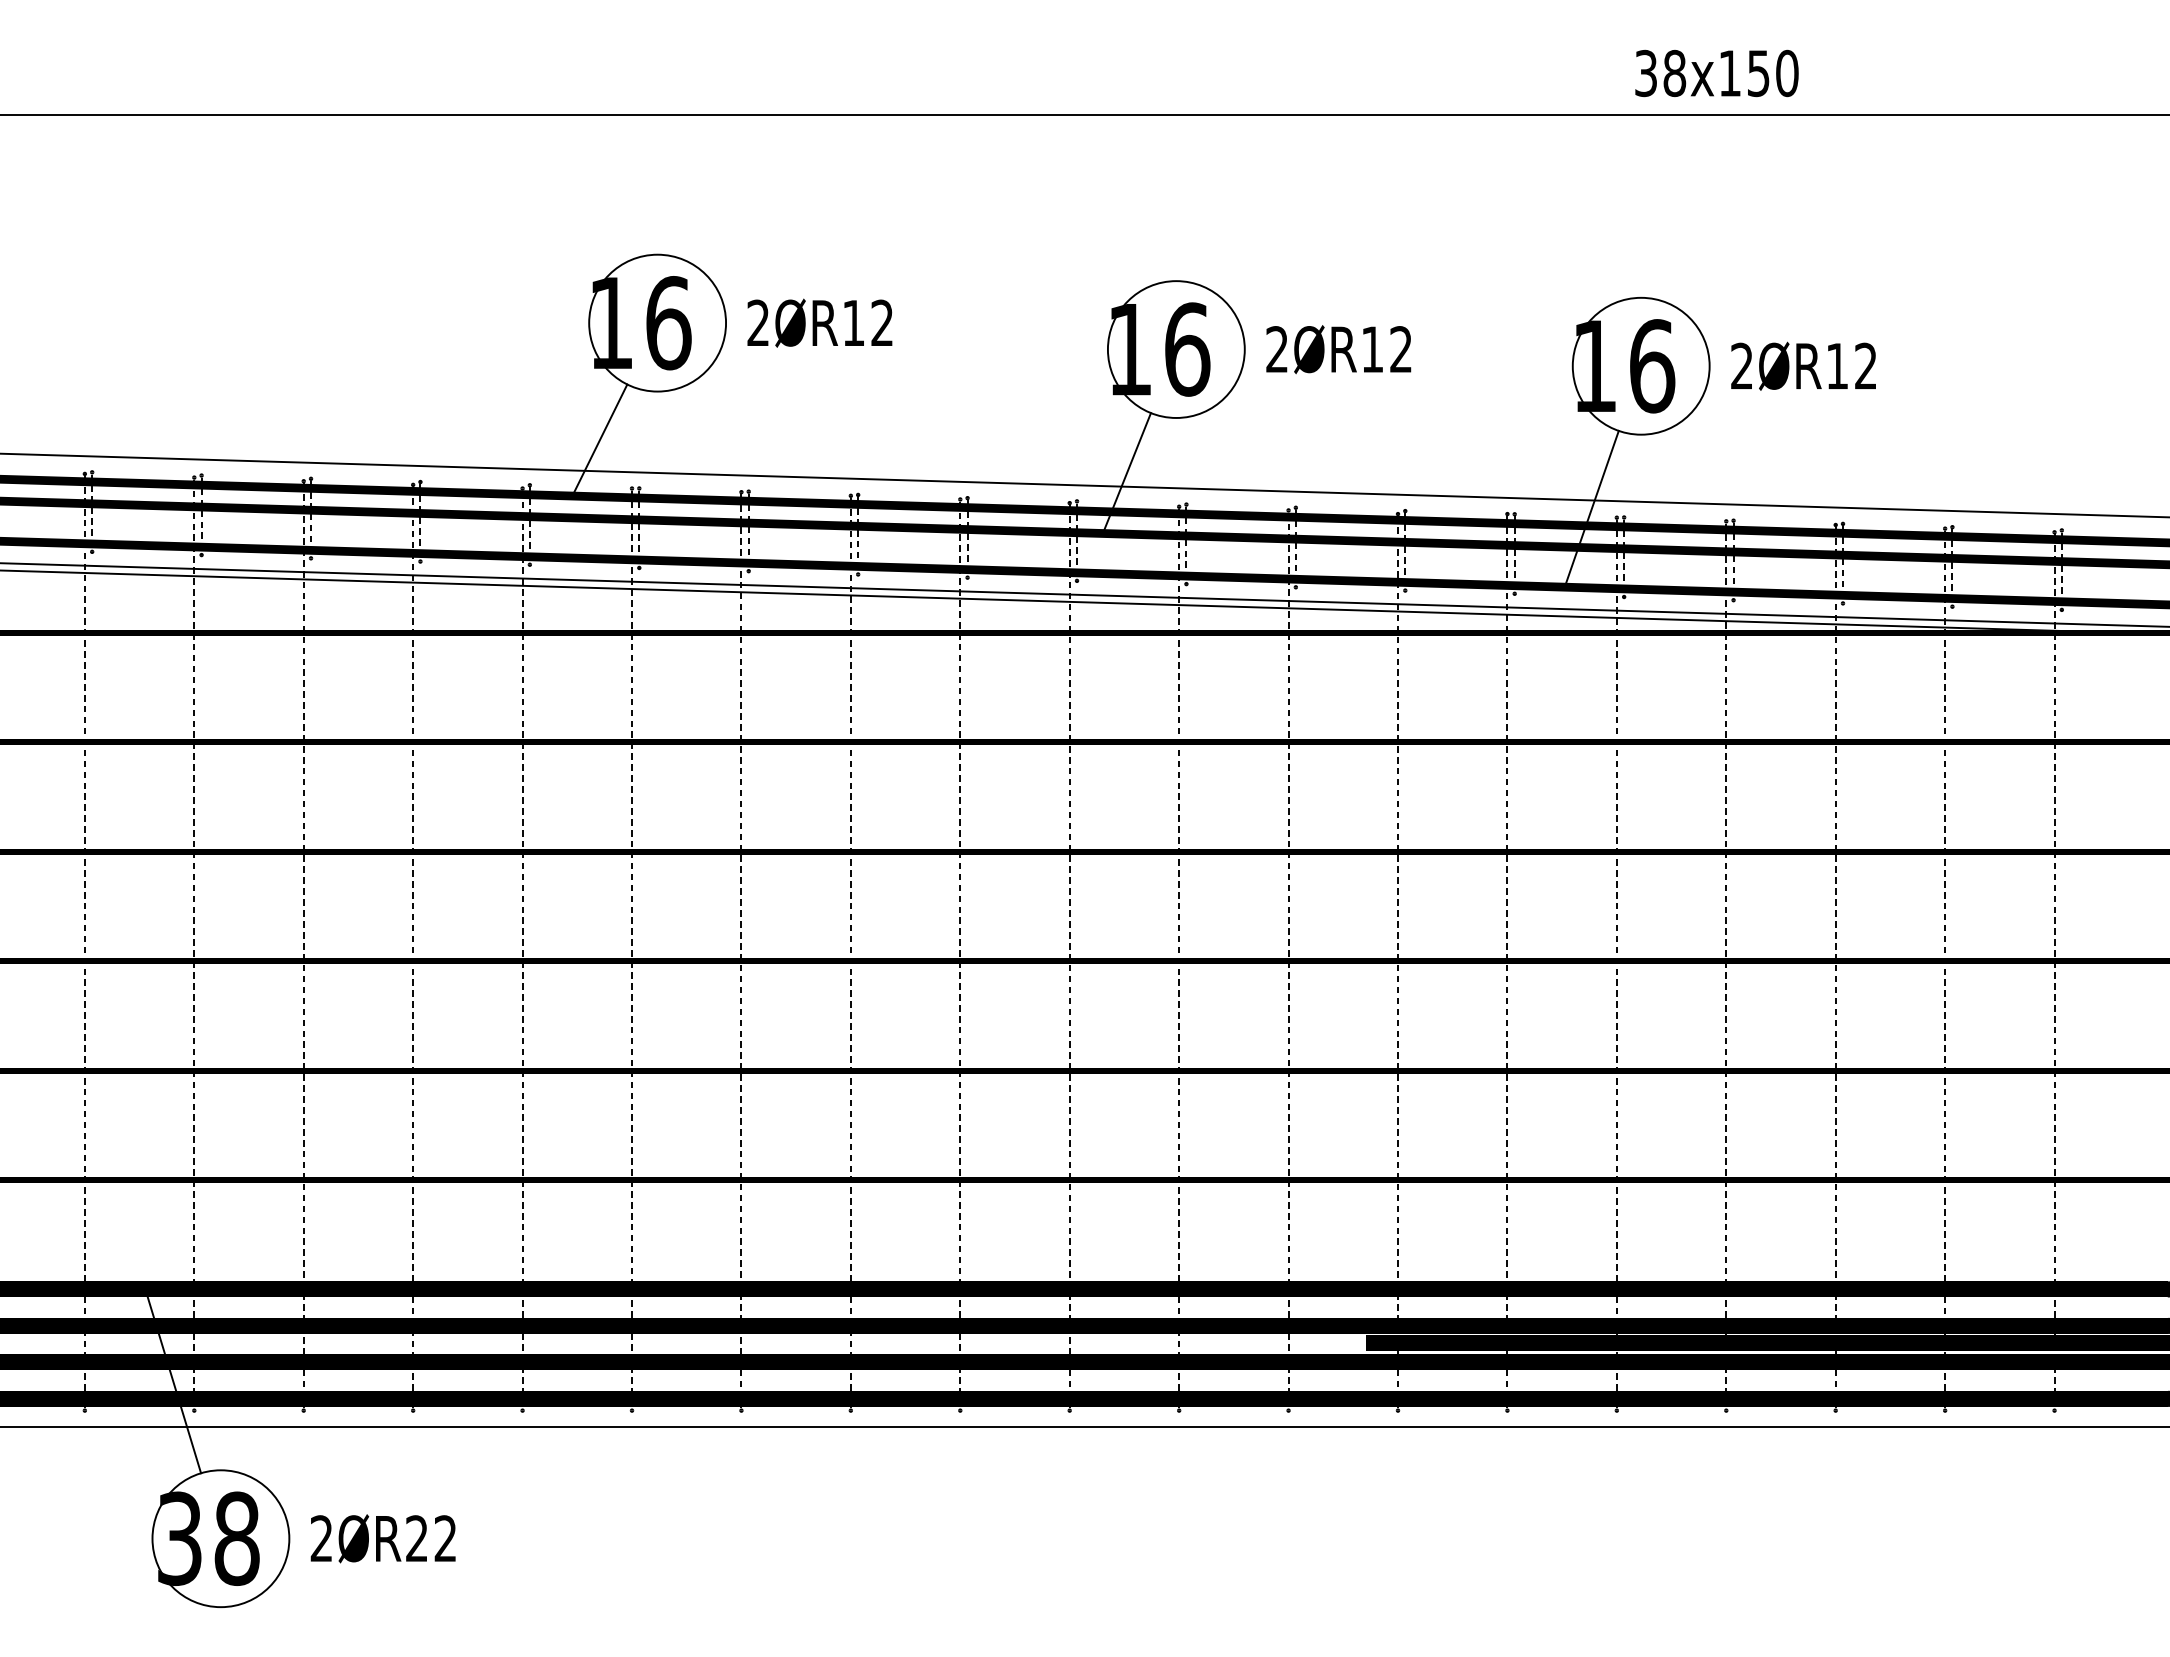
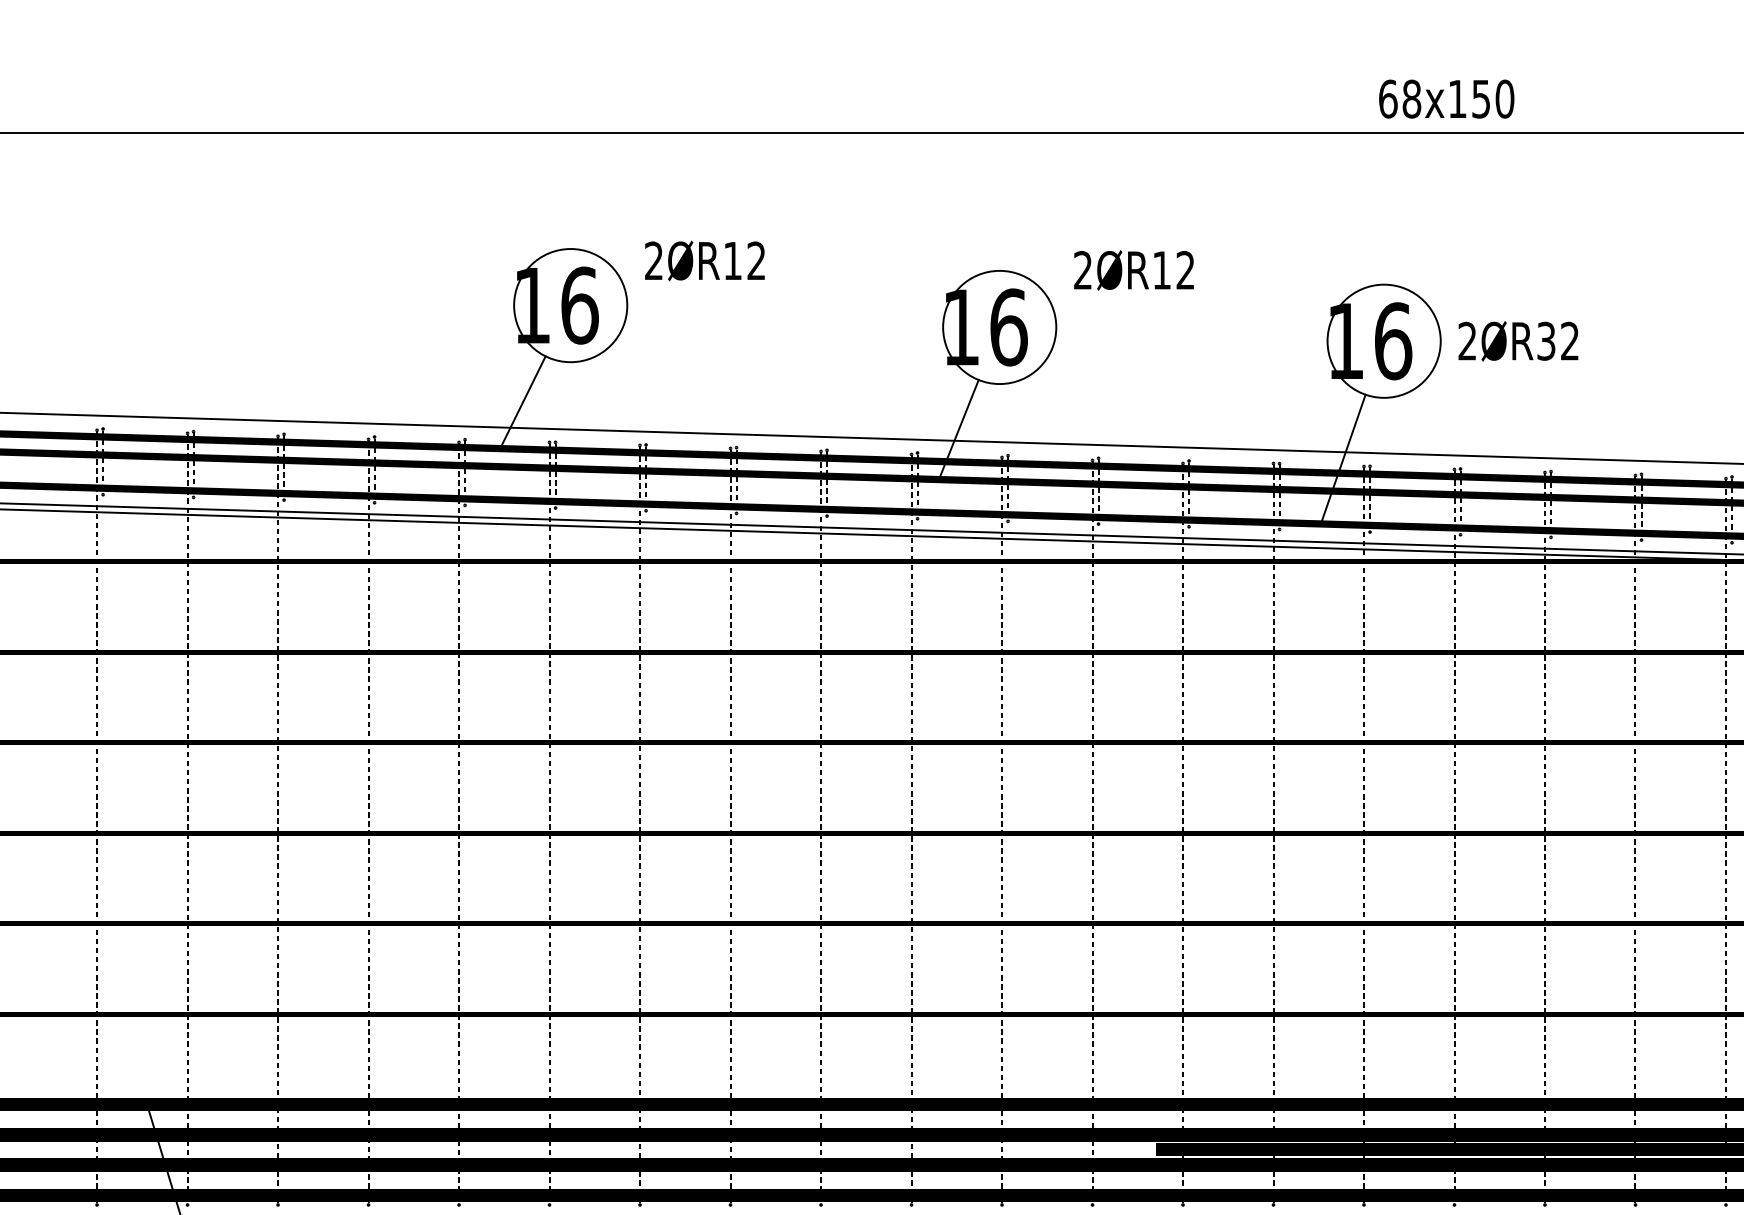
text: (1646, 73) -> (1388, 99), 38x150 -> 68x150
text: (819, 322) -> (704, 260), moved
text: (1338, 349) -> (1133, 270), moved
text: (1837, 365) -> (1546, 340), 2ØR12 -> 2ØR32

